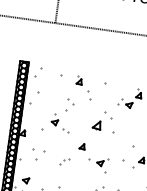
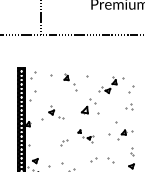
part: (69, 104) -> (61, 96), removed
part: (37, 154) -> (41, 139), removed
part: (93, 158) -> (85, 136), size x0.6

